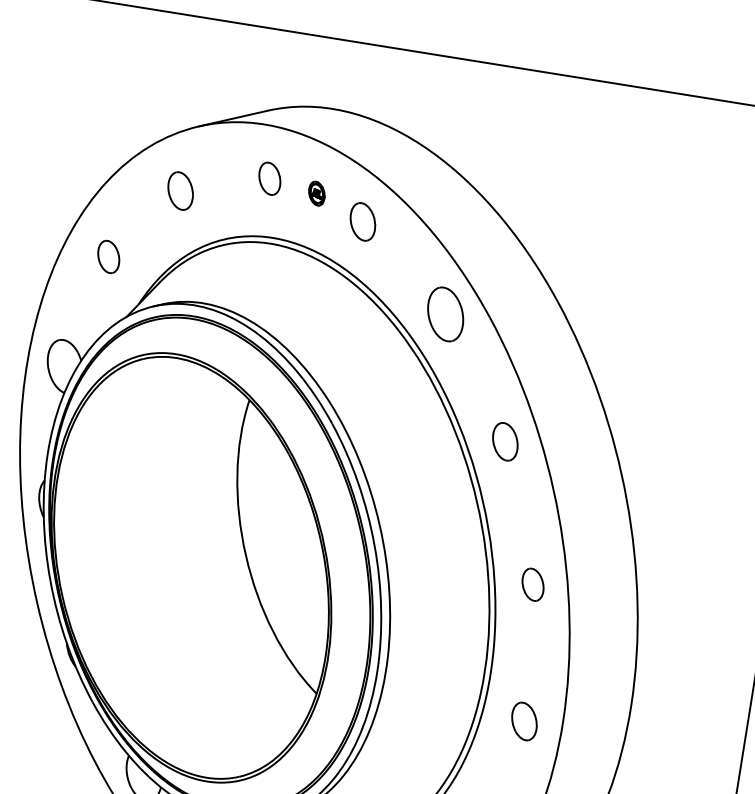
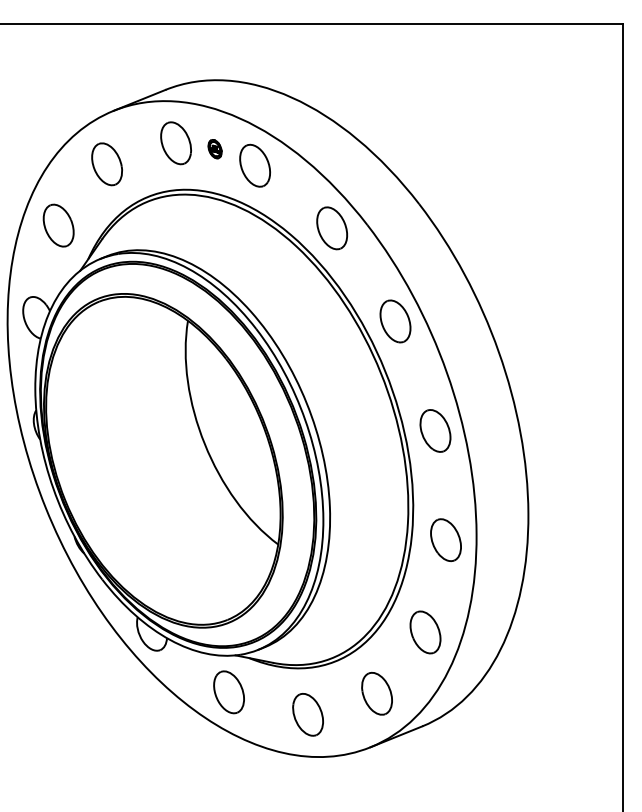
part: (269, 178) -> (175, 143), size x1.67
part: (179, 191) -> (106, 164), size x1.43
part: (362, 221) -> (254, 165), size x1.43
part: (108, 256) -> (58, 225), size x1.67
part: (505, 441) -> (395, 321), size x1.43
part: (533, 584) -> (435, 430), size x1.67
part: (523, 720) -> (445, 539), size x1.43

